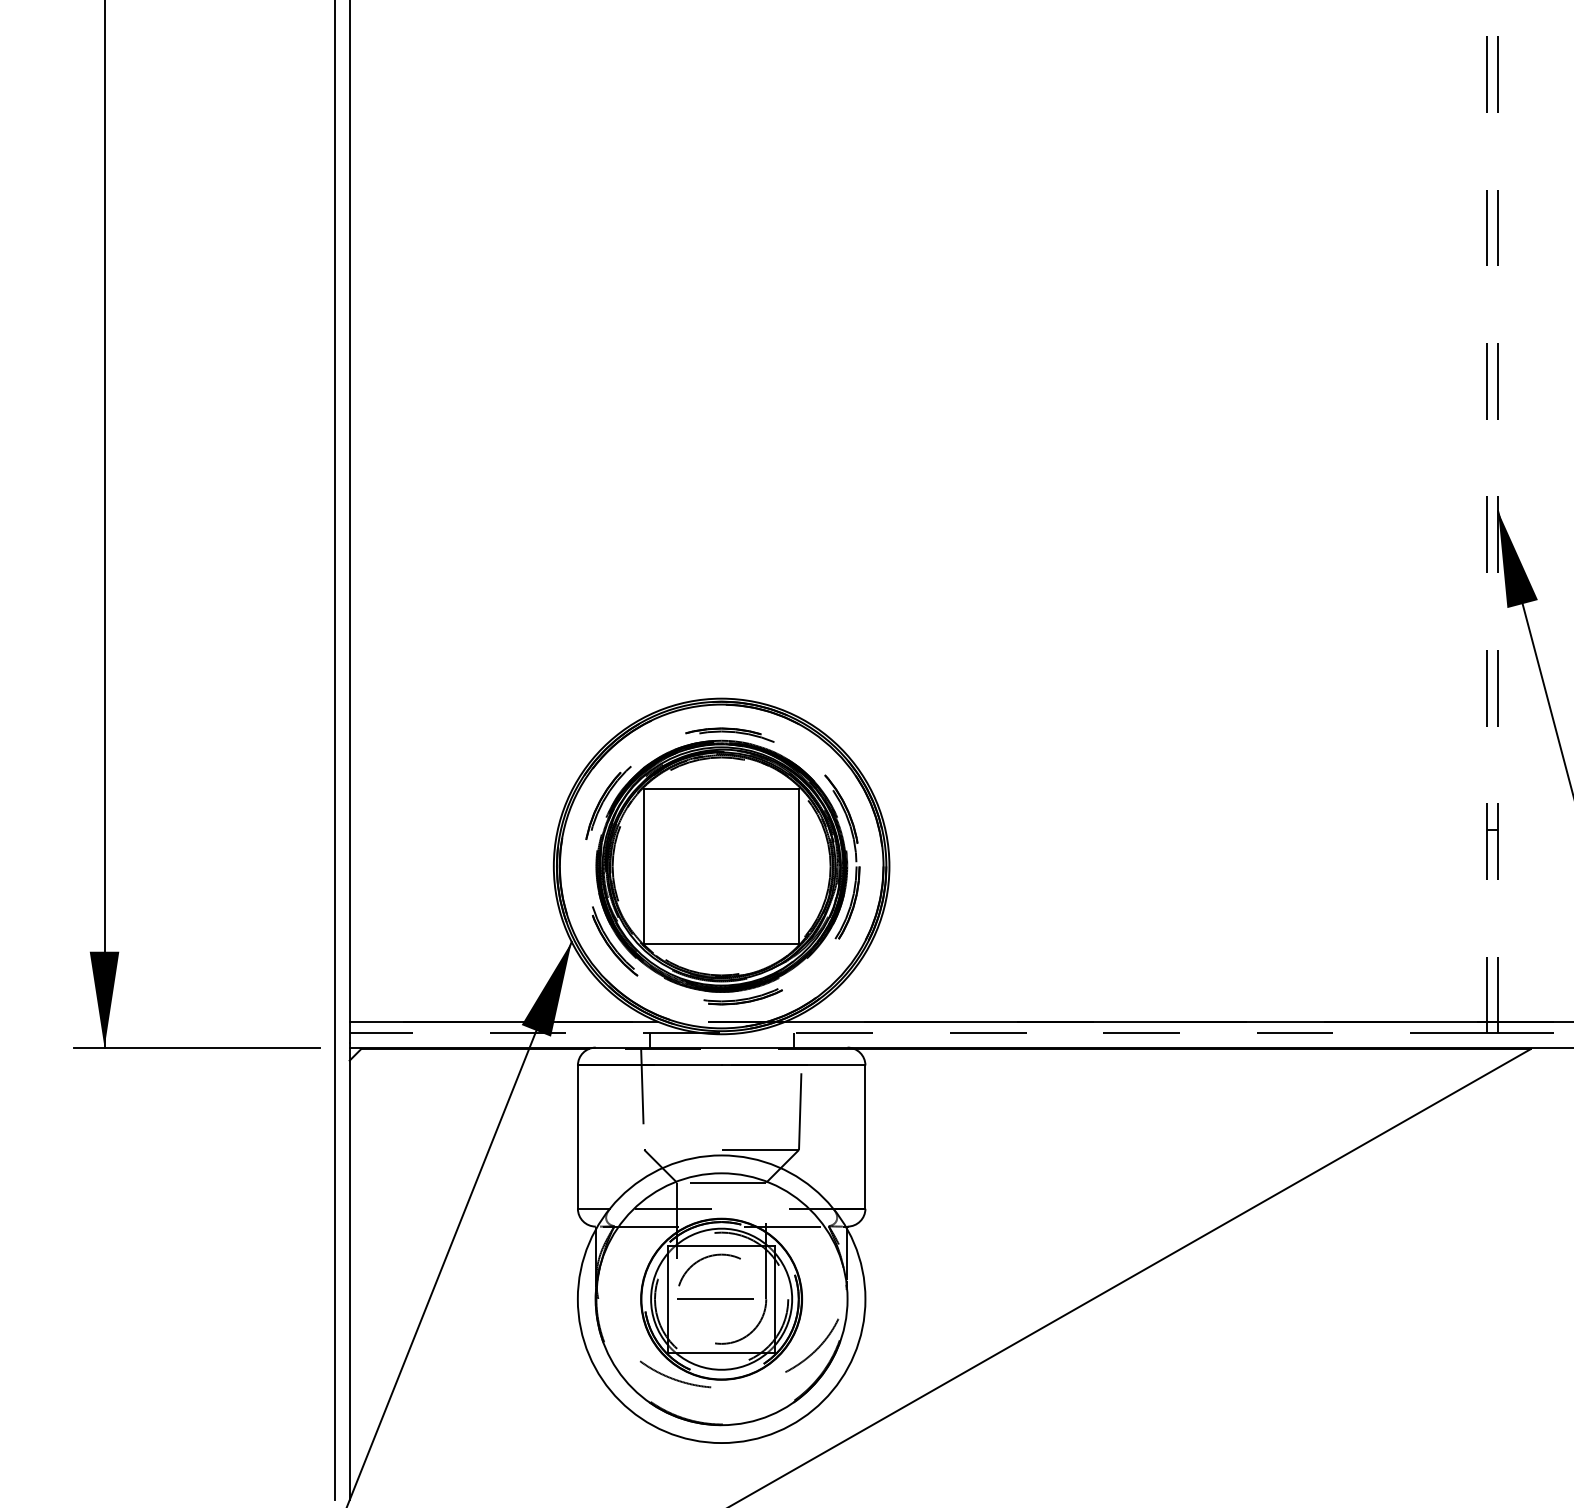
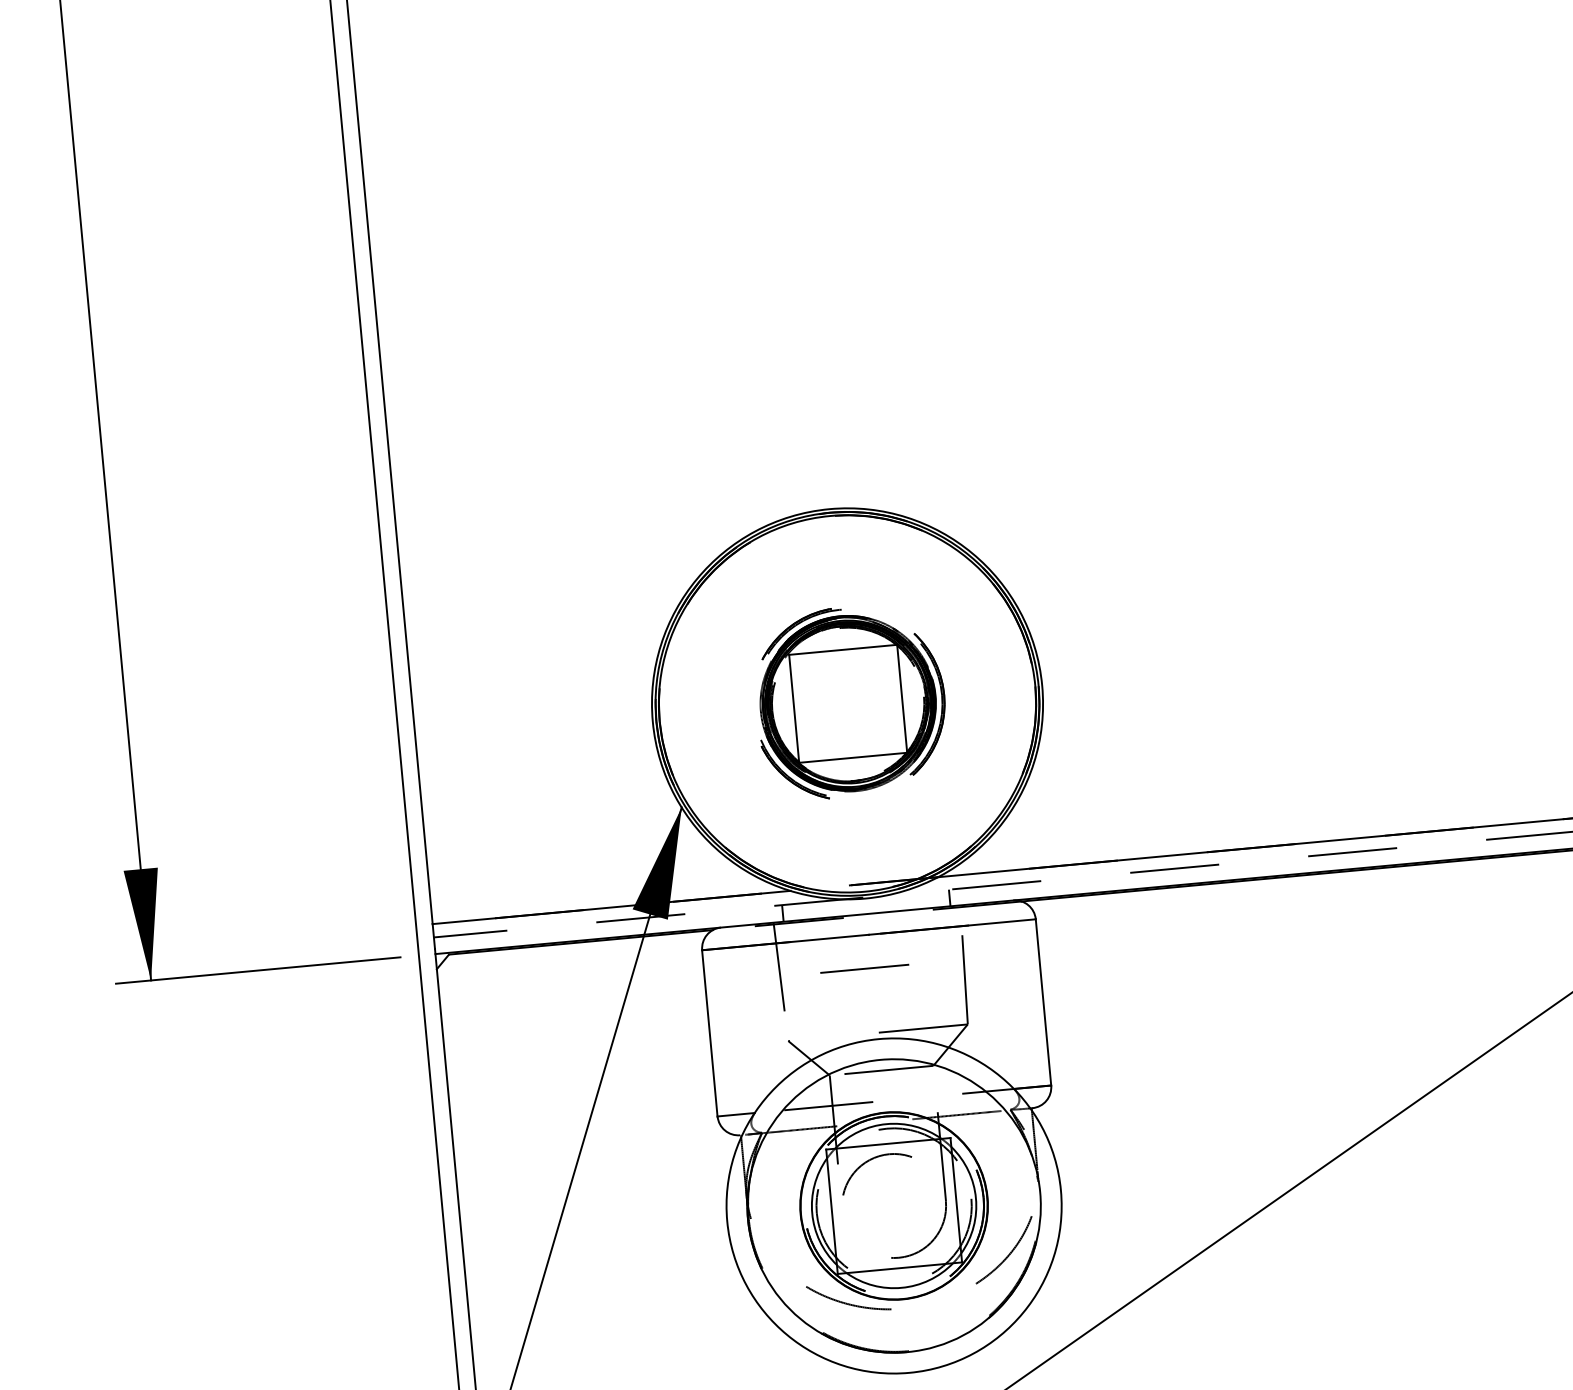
part: (722, 866) -> (848, 703), size x0.6
line: (715, 1298) -> (864, 967), moved

